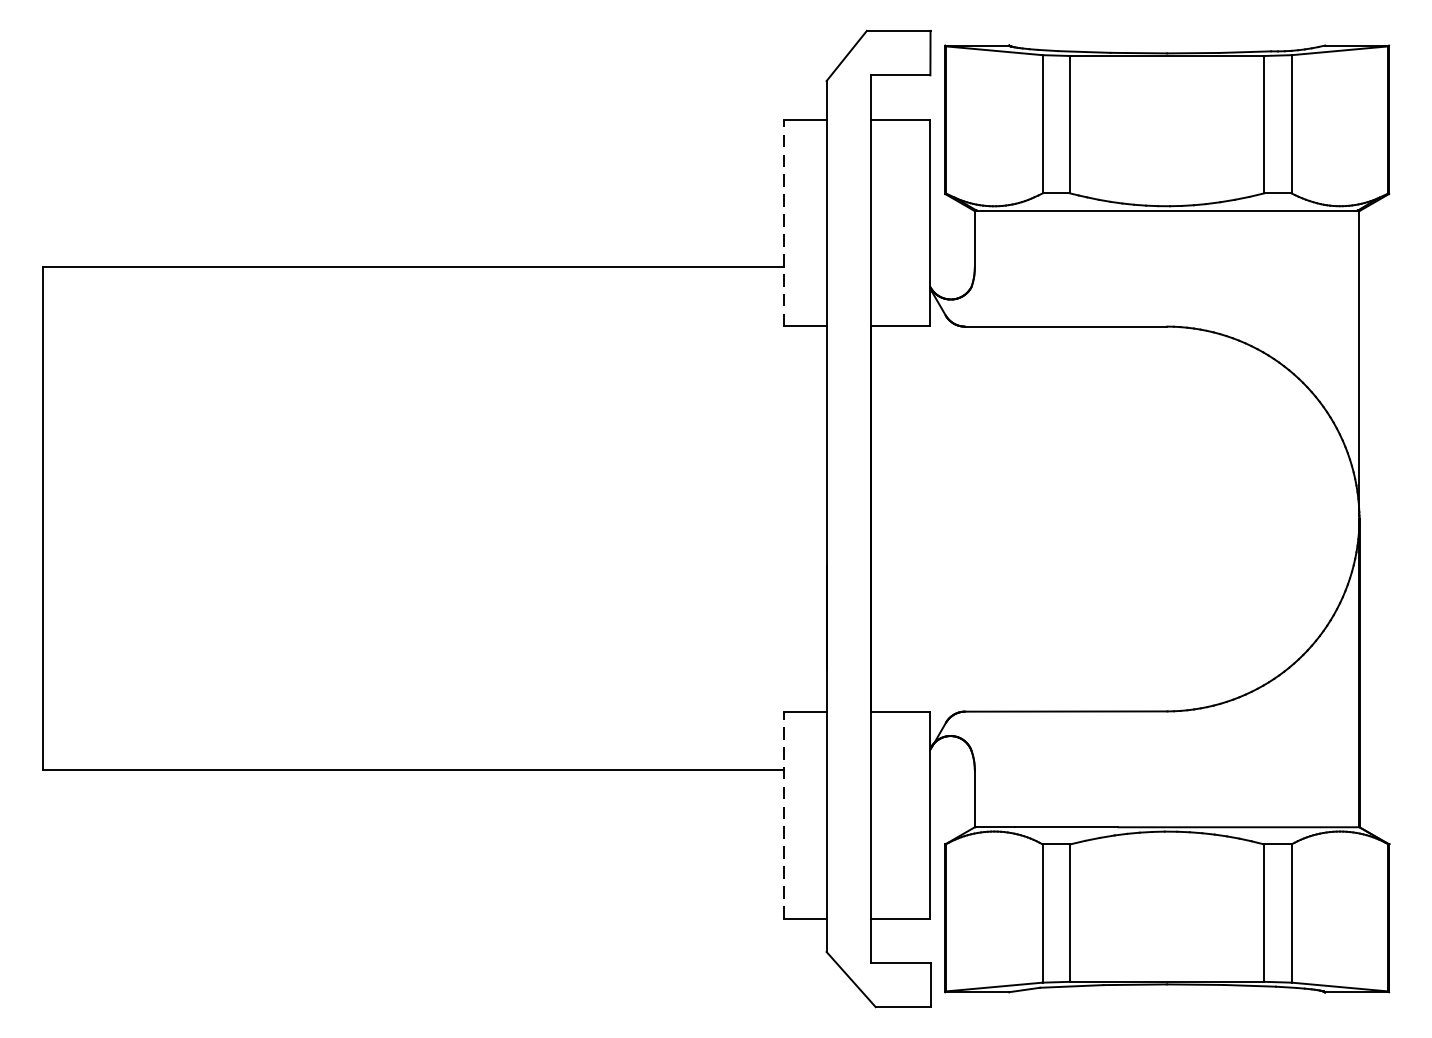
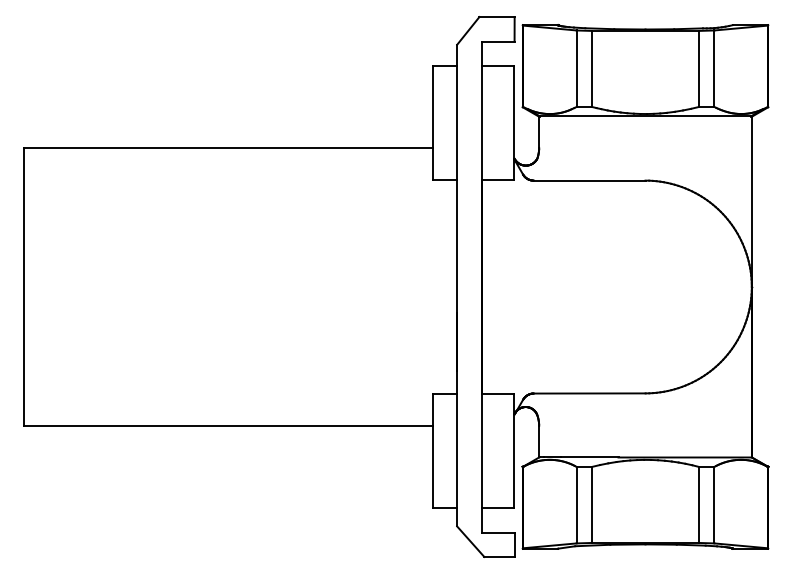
line: (783, 221) -> (433, 122), dashed -> solid
line: (783, 814) -> (433, 450), dashed -> solid

